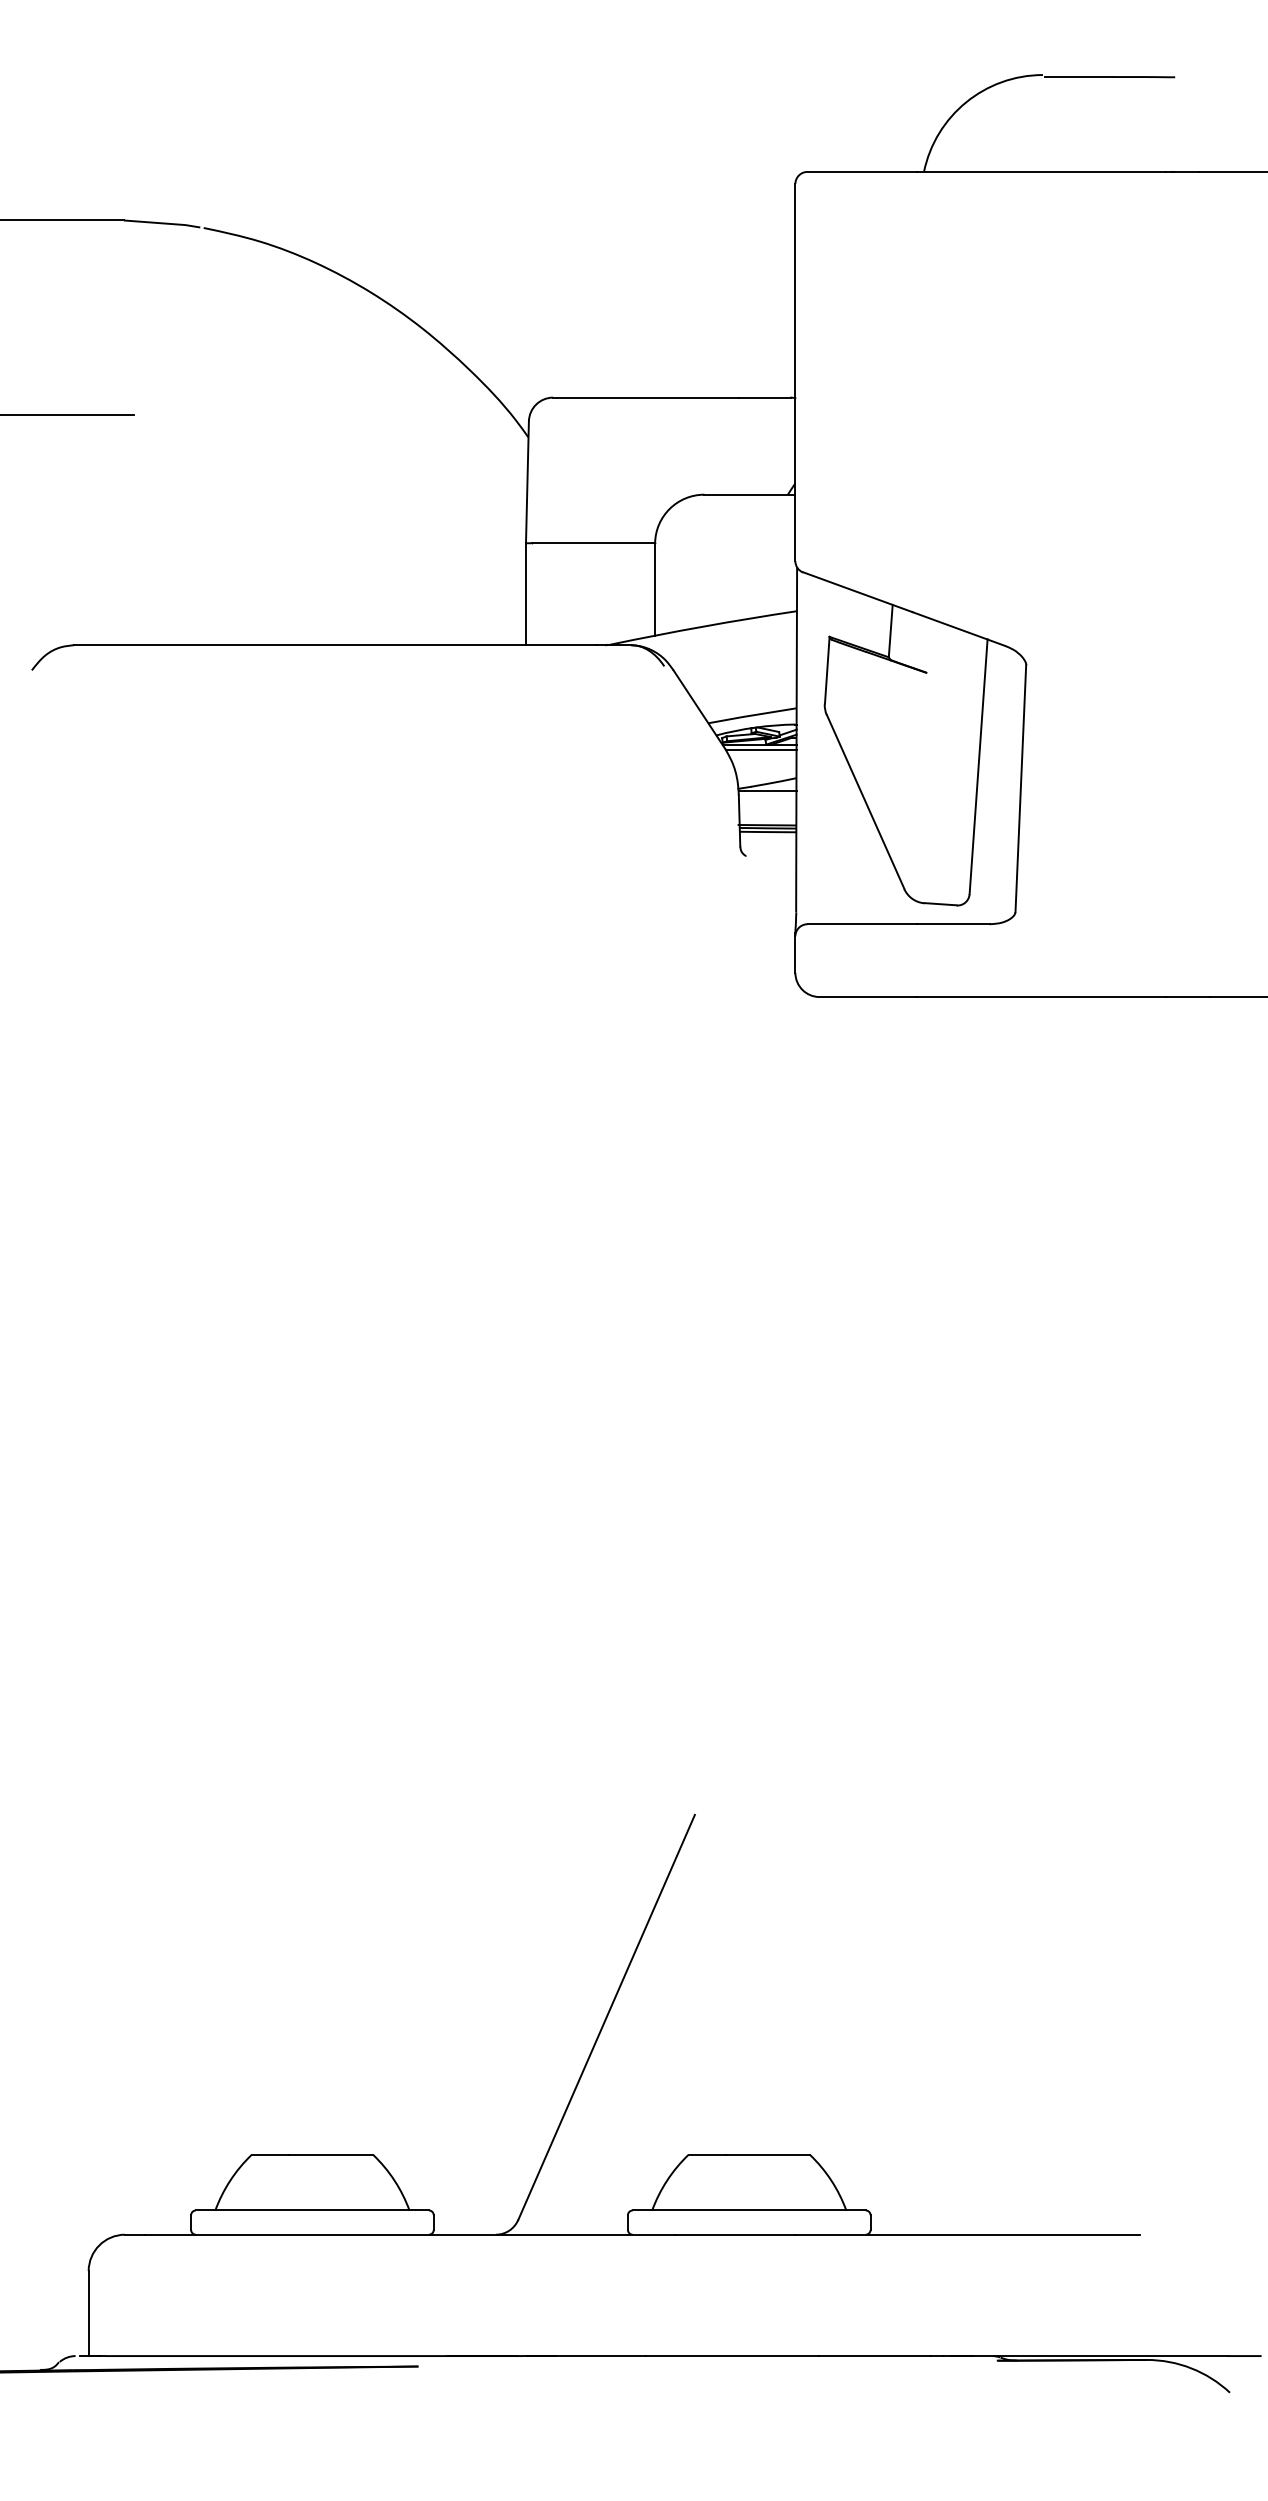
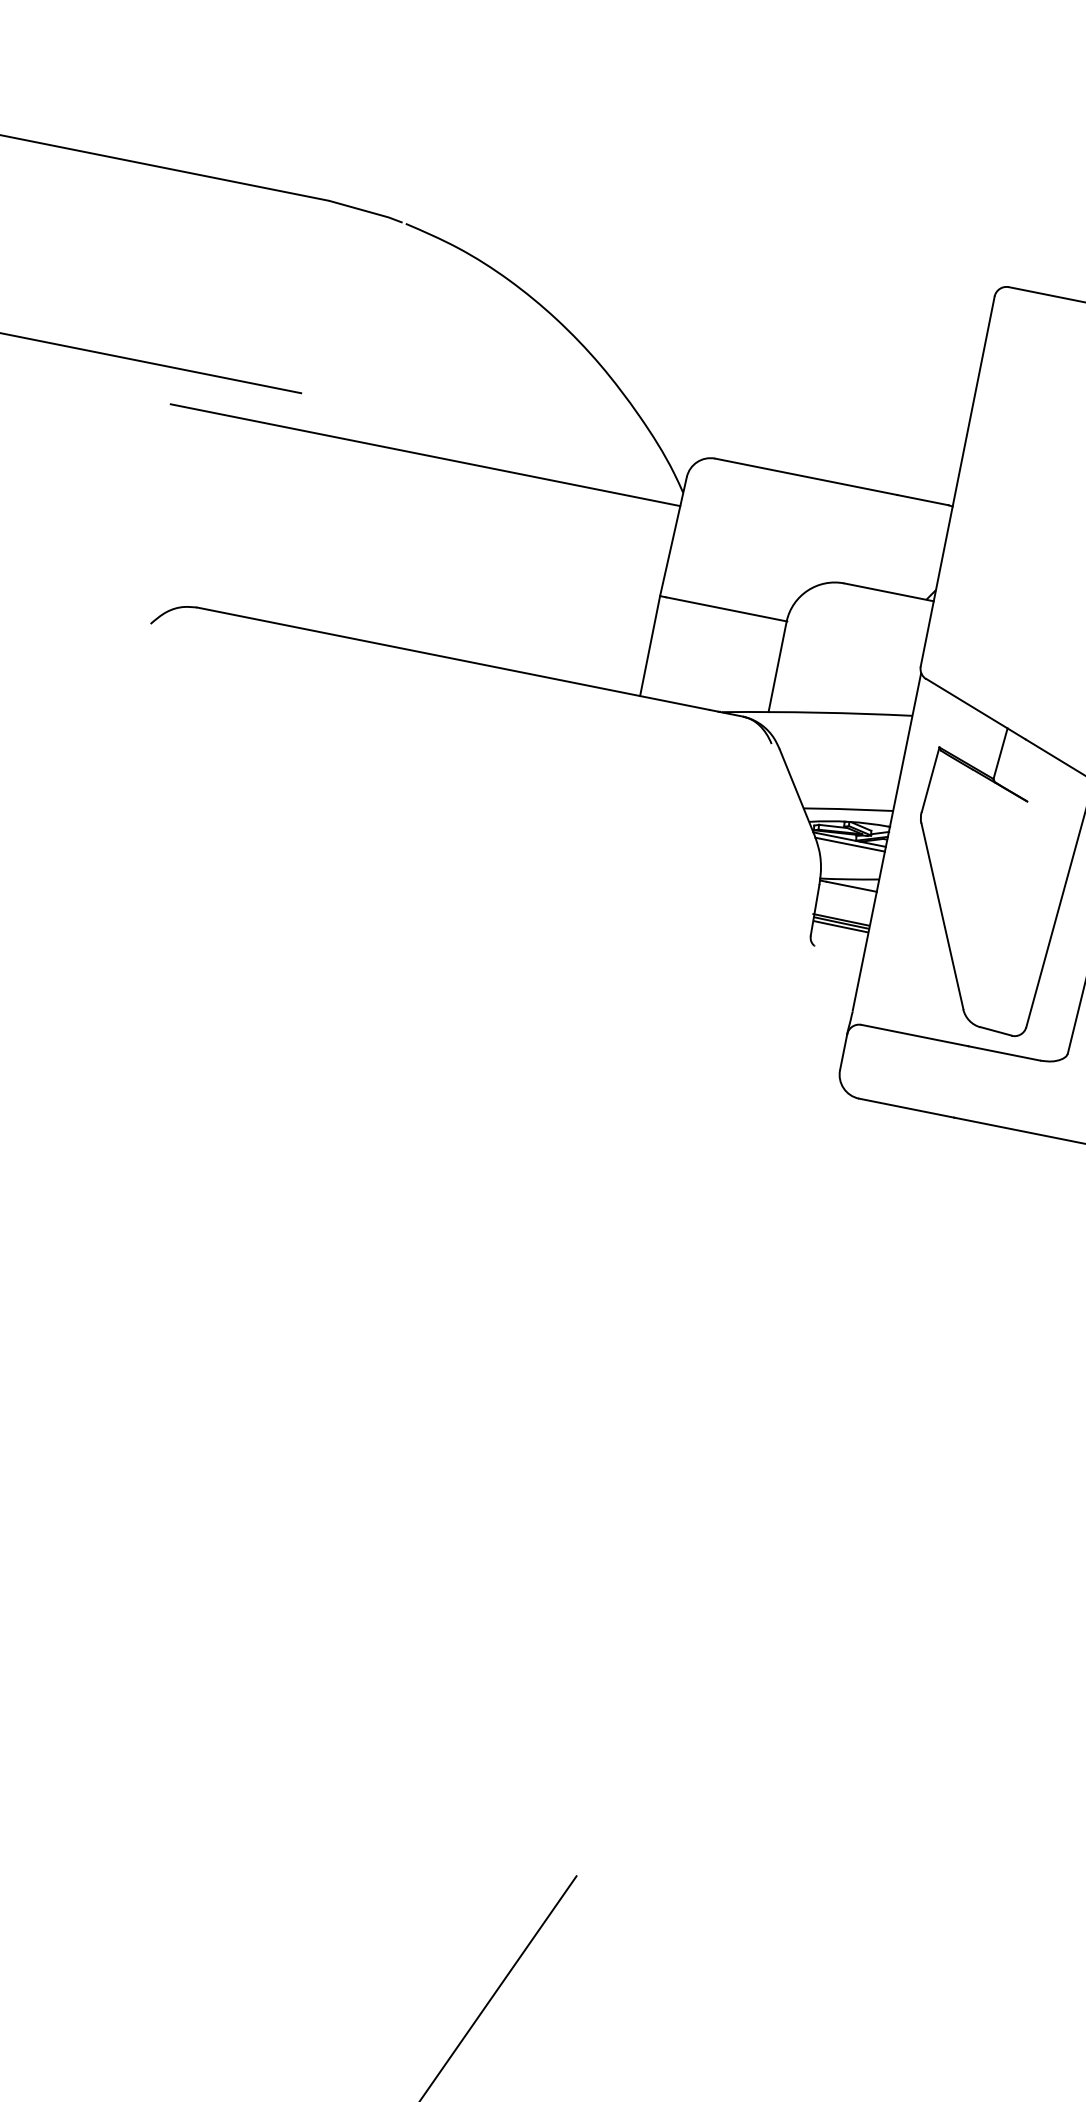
line: (268, 451) -> (425, 455), added

